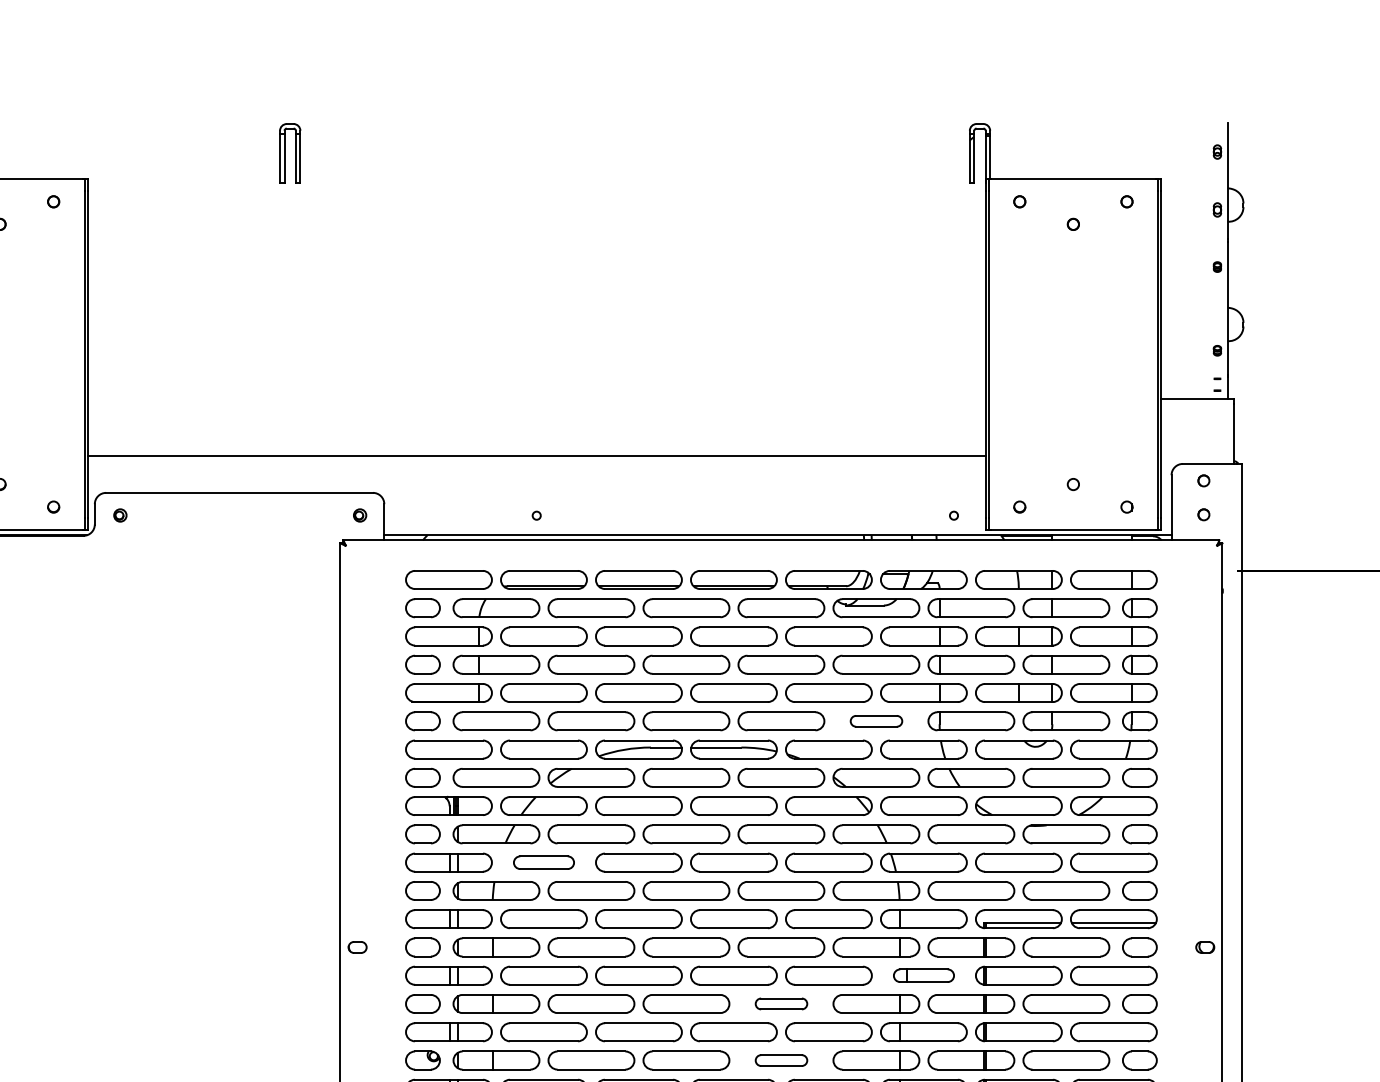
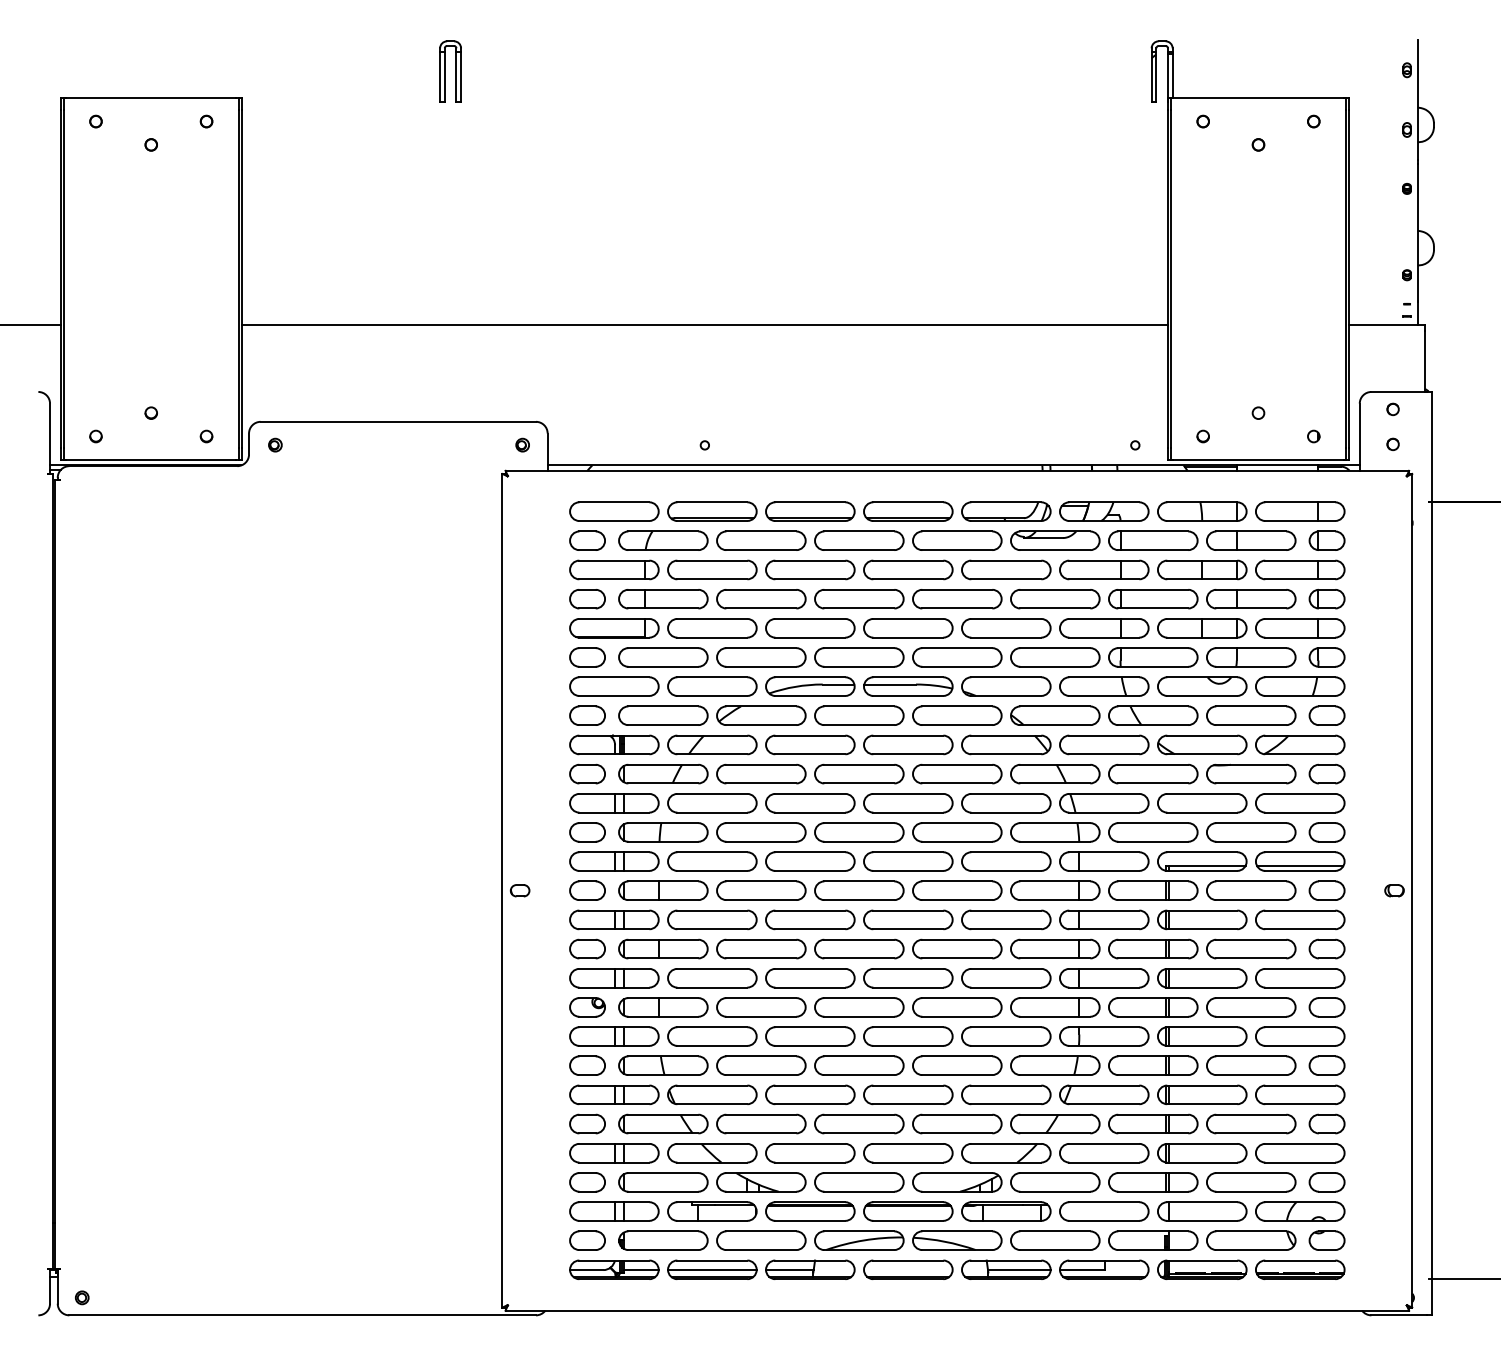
line: (536, 455) -> (704, 325), moved
part: (876, 721) -> (1055, 657), size x1.67
part: (544, 862) -> (712, 803), size x1.43
part: (924, 975) -> (1104, 919), size x1.43
part: (781, 1003) -> (957, 948), size x1.67
part: (781, 1060) -> (957, 1007), size x1.67

